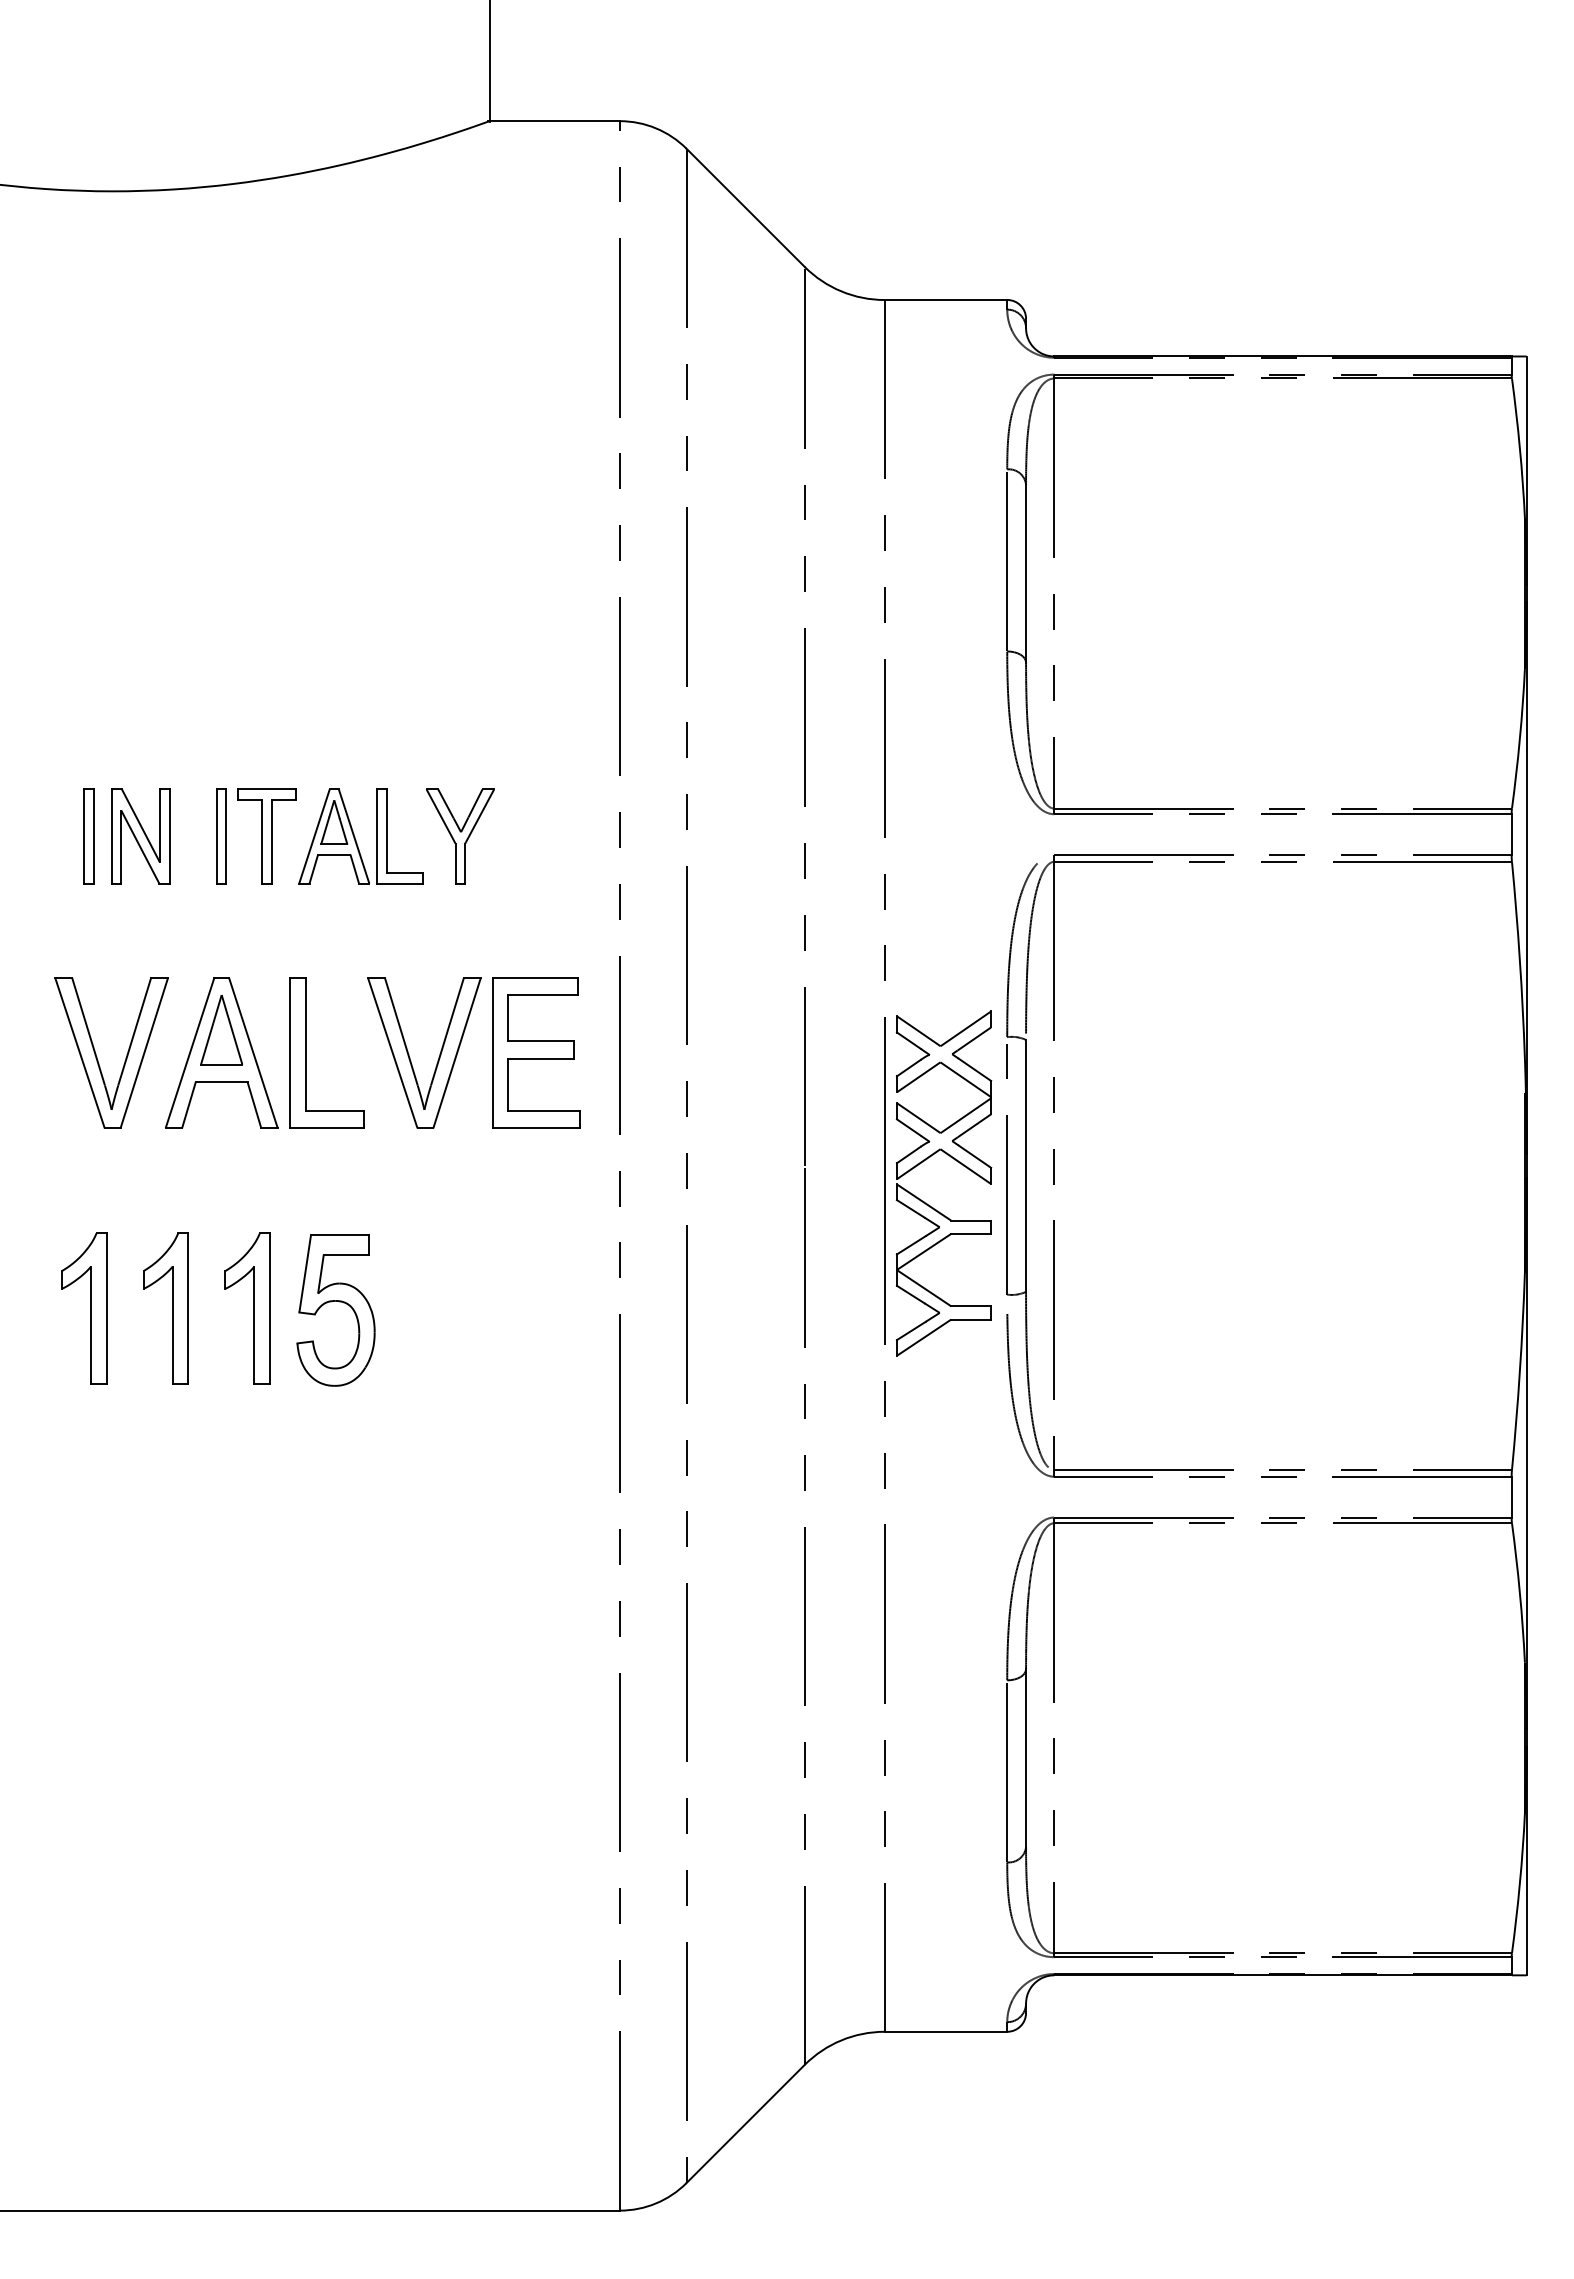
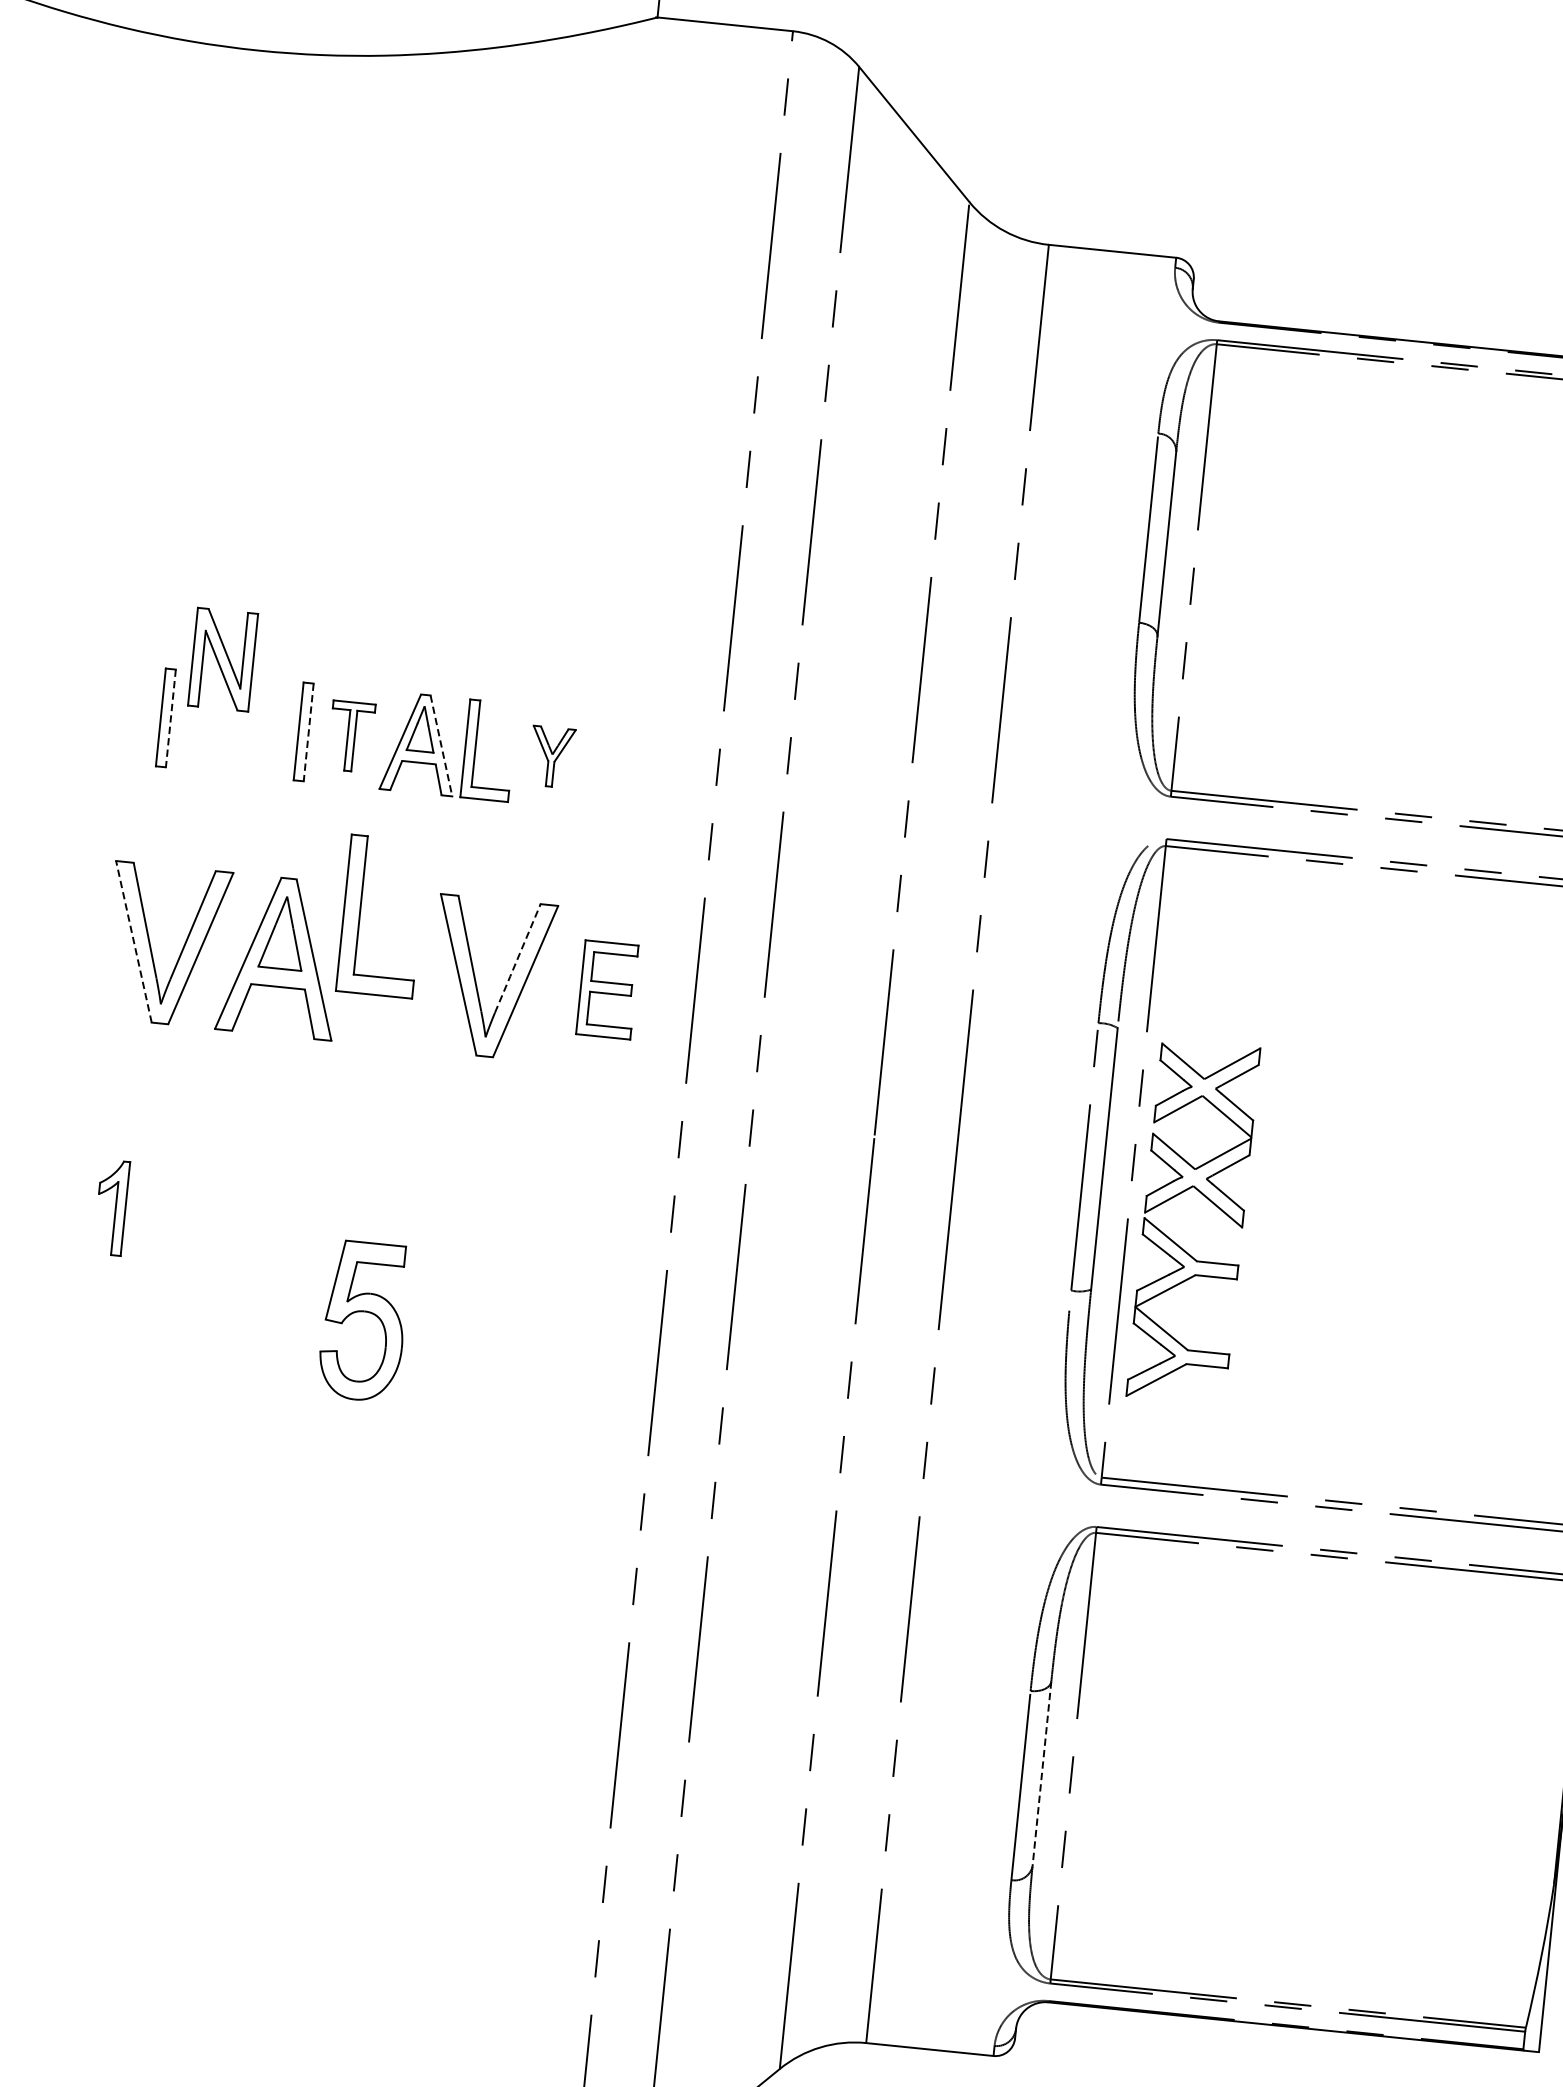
line: (93, 836) -> (170, 718), solid -> dashed
part: (140, 836) -> (222, 659), moved
line: (226, 836) -> (308, 732), solid -> dashed
part: (266, 836) -> (350, 736), size x0.7
part: (460, 836) -> (551, 757), size x0.6
line: (354, 837) -> (441, 747), solid -> dashed
line: (447, 1031) -> (517, 958), solid -> dashed
part: (306, 1052) -> (360, 914), moved
part: (536, 1052) -> (608, 989), size x0.6
line: (80, 1053) -> (134, 942), solid -> dashed
part: (957, 1162) -> (1209, 1201), moved
part: (331, 1302) -> (360, 1312), moved
part: (84, 1308) -> (111, 1207), size x0.6
part: (172, 1308) -> (203, 1216), removed
part: (247, 1308) -> (280, 1224), removed
line: (1026, 1758) -> (1042, 1774), solid -> dashed

